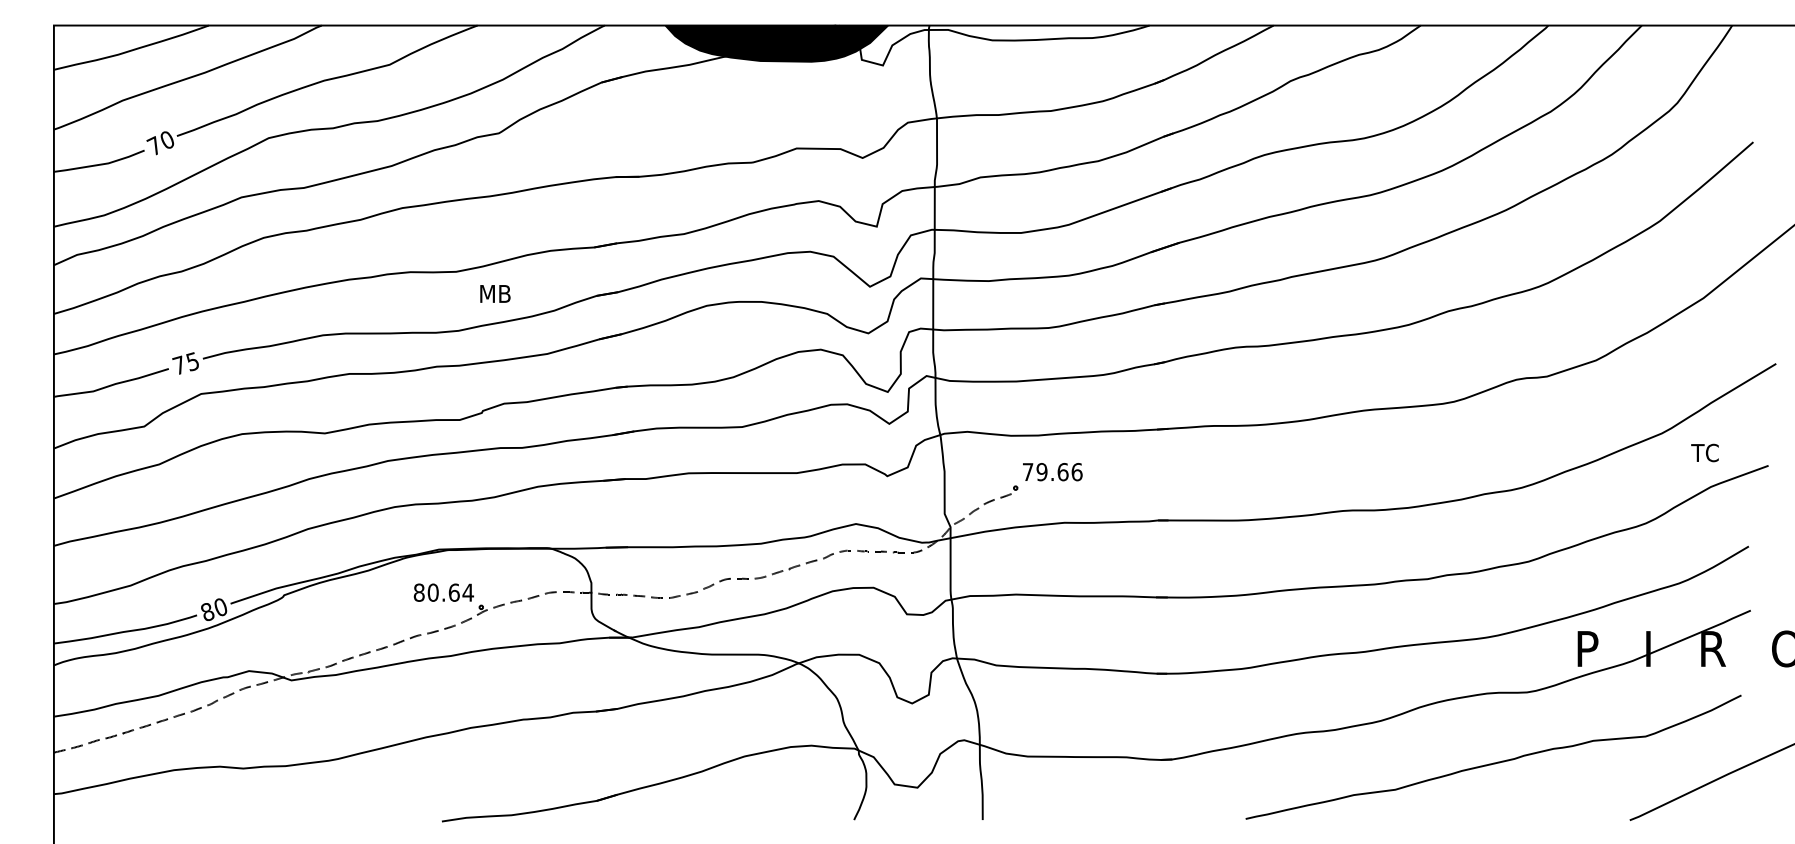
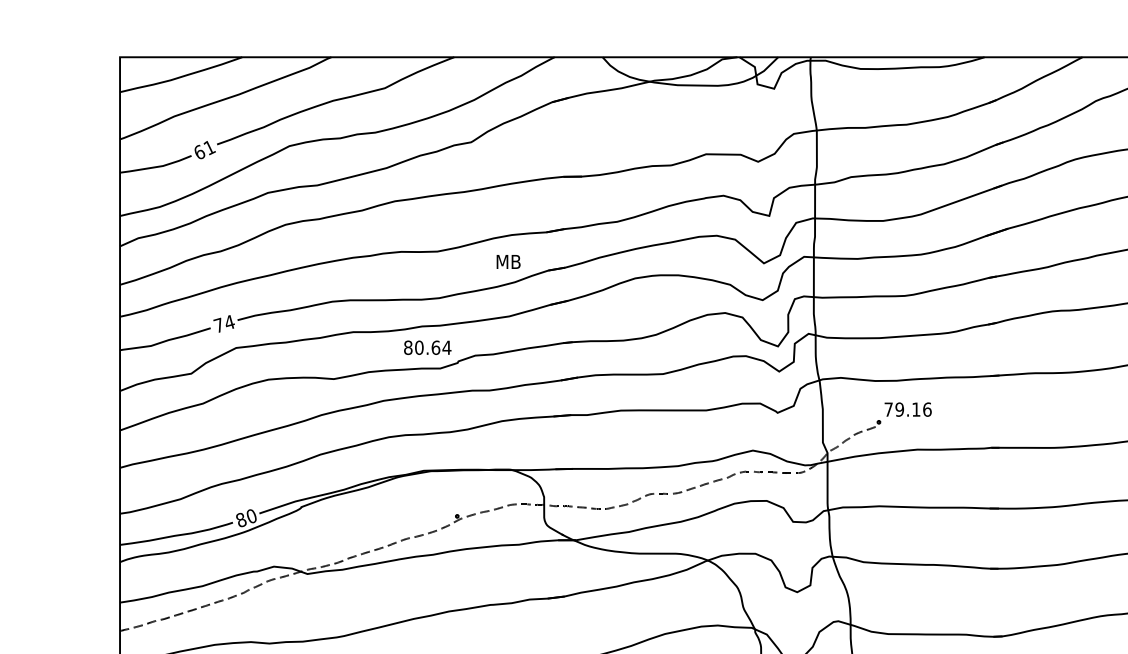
fill: (776, 43) -> (690, 71), removed
text: (160, 143) -> (204, 150), 70 -> 61
text: (495, 293) -> (508, 261), moved
text: (192, 361) -> (229, 322), 75 -> 74
text: (1062, 472) -> (915, 409), 79.66 -> 79.16
text: (443, 592) -> (427, 347), moved

